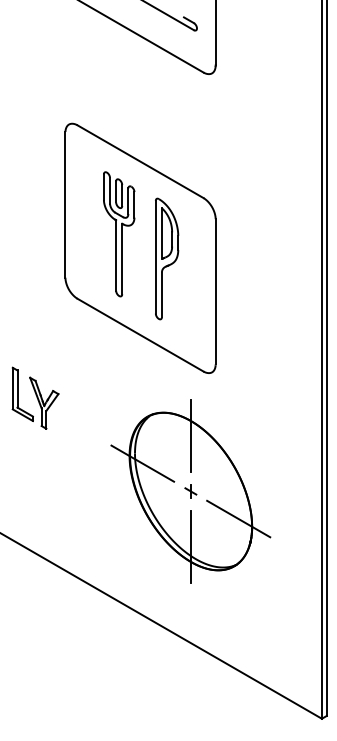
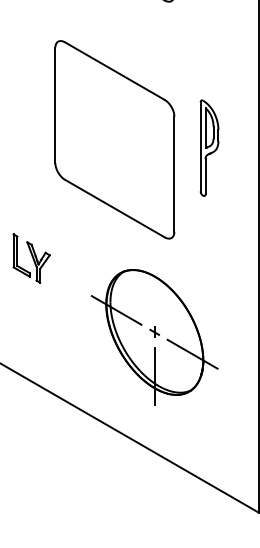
part: (119, 234) -> (98, 128), removed
part: (167, 258) -> (209, 147), moved
line: (191, 435) -> (155, 288), removed

